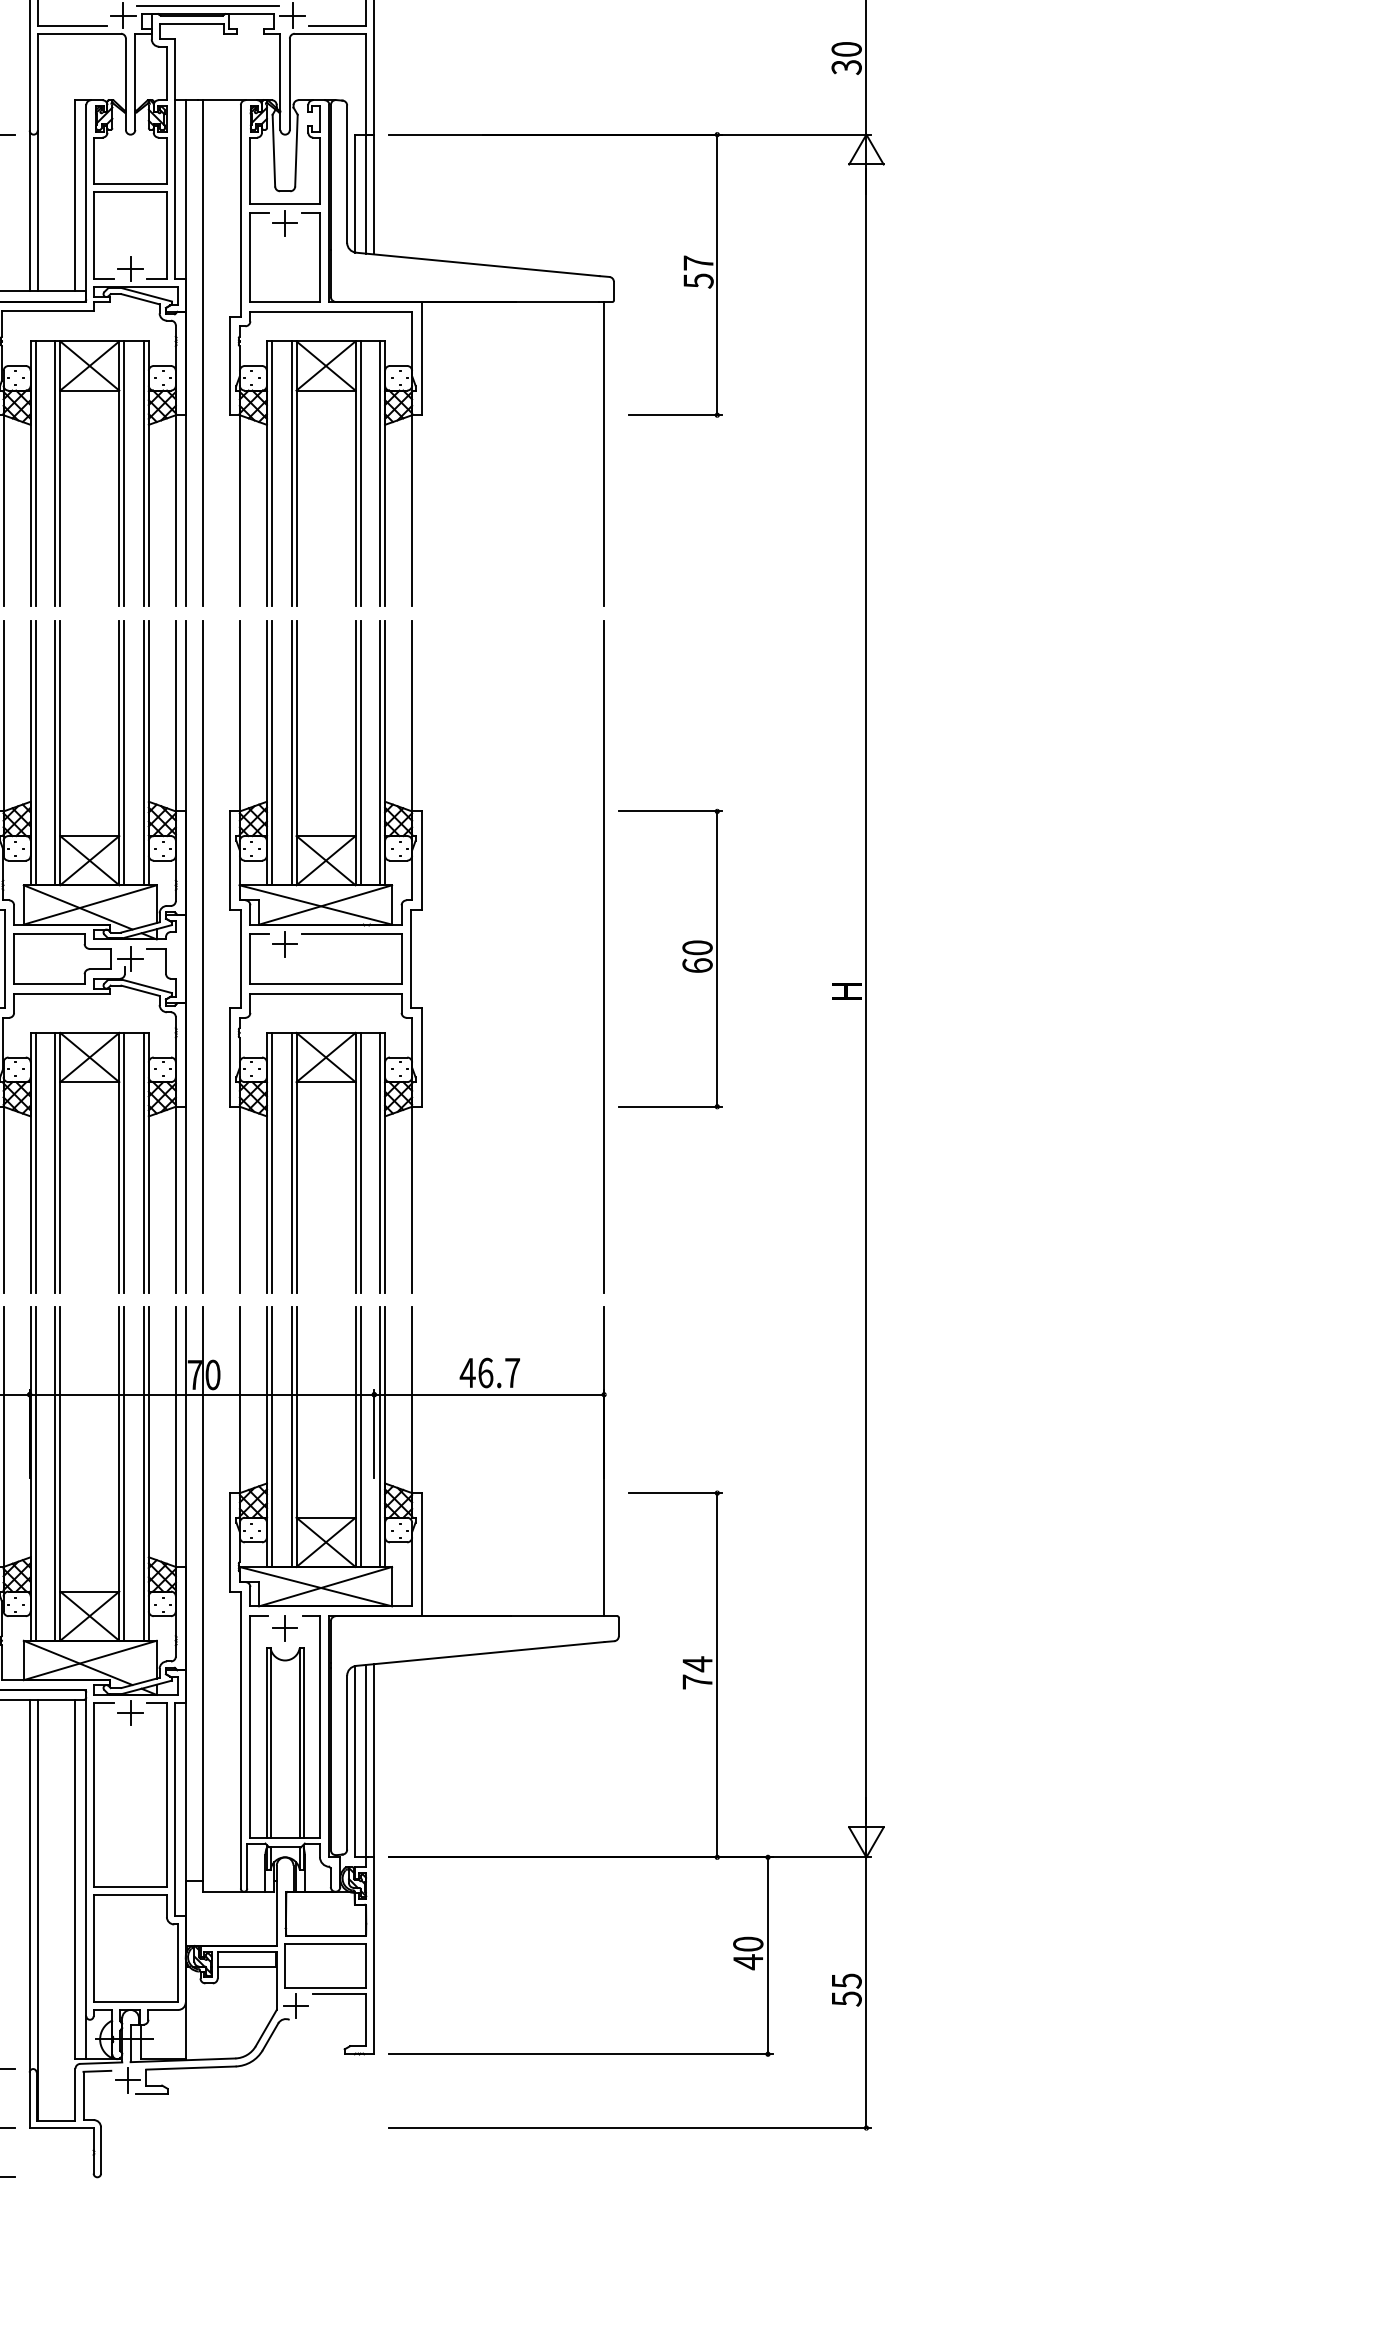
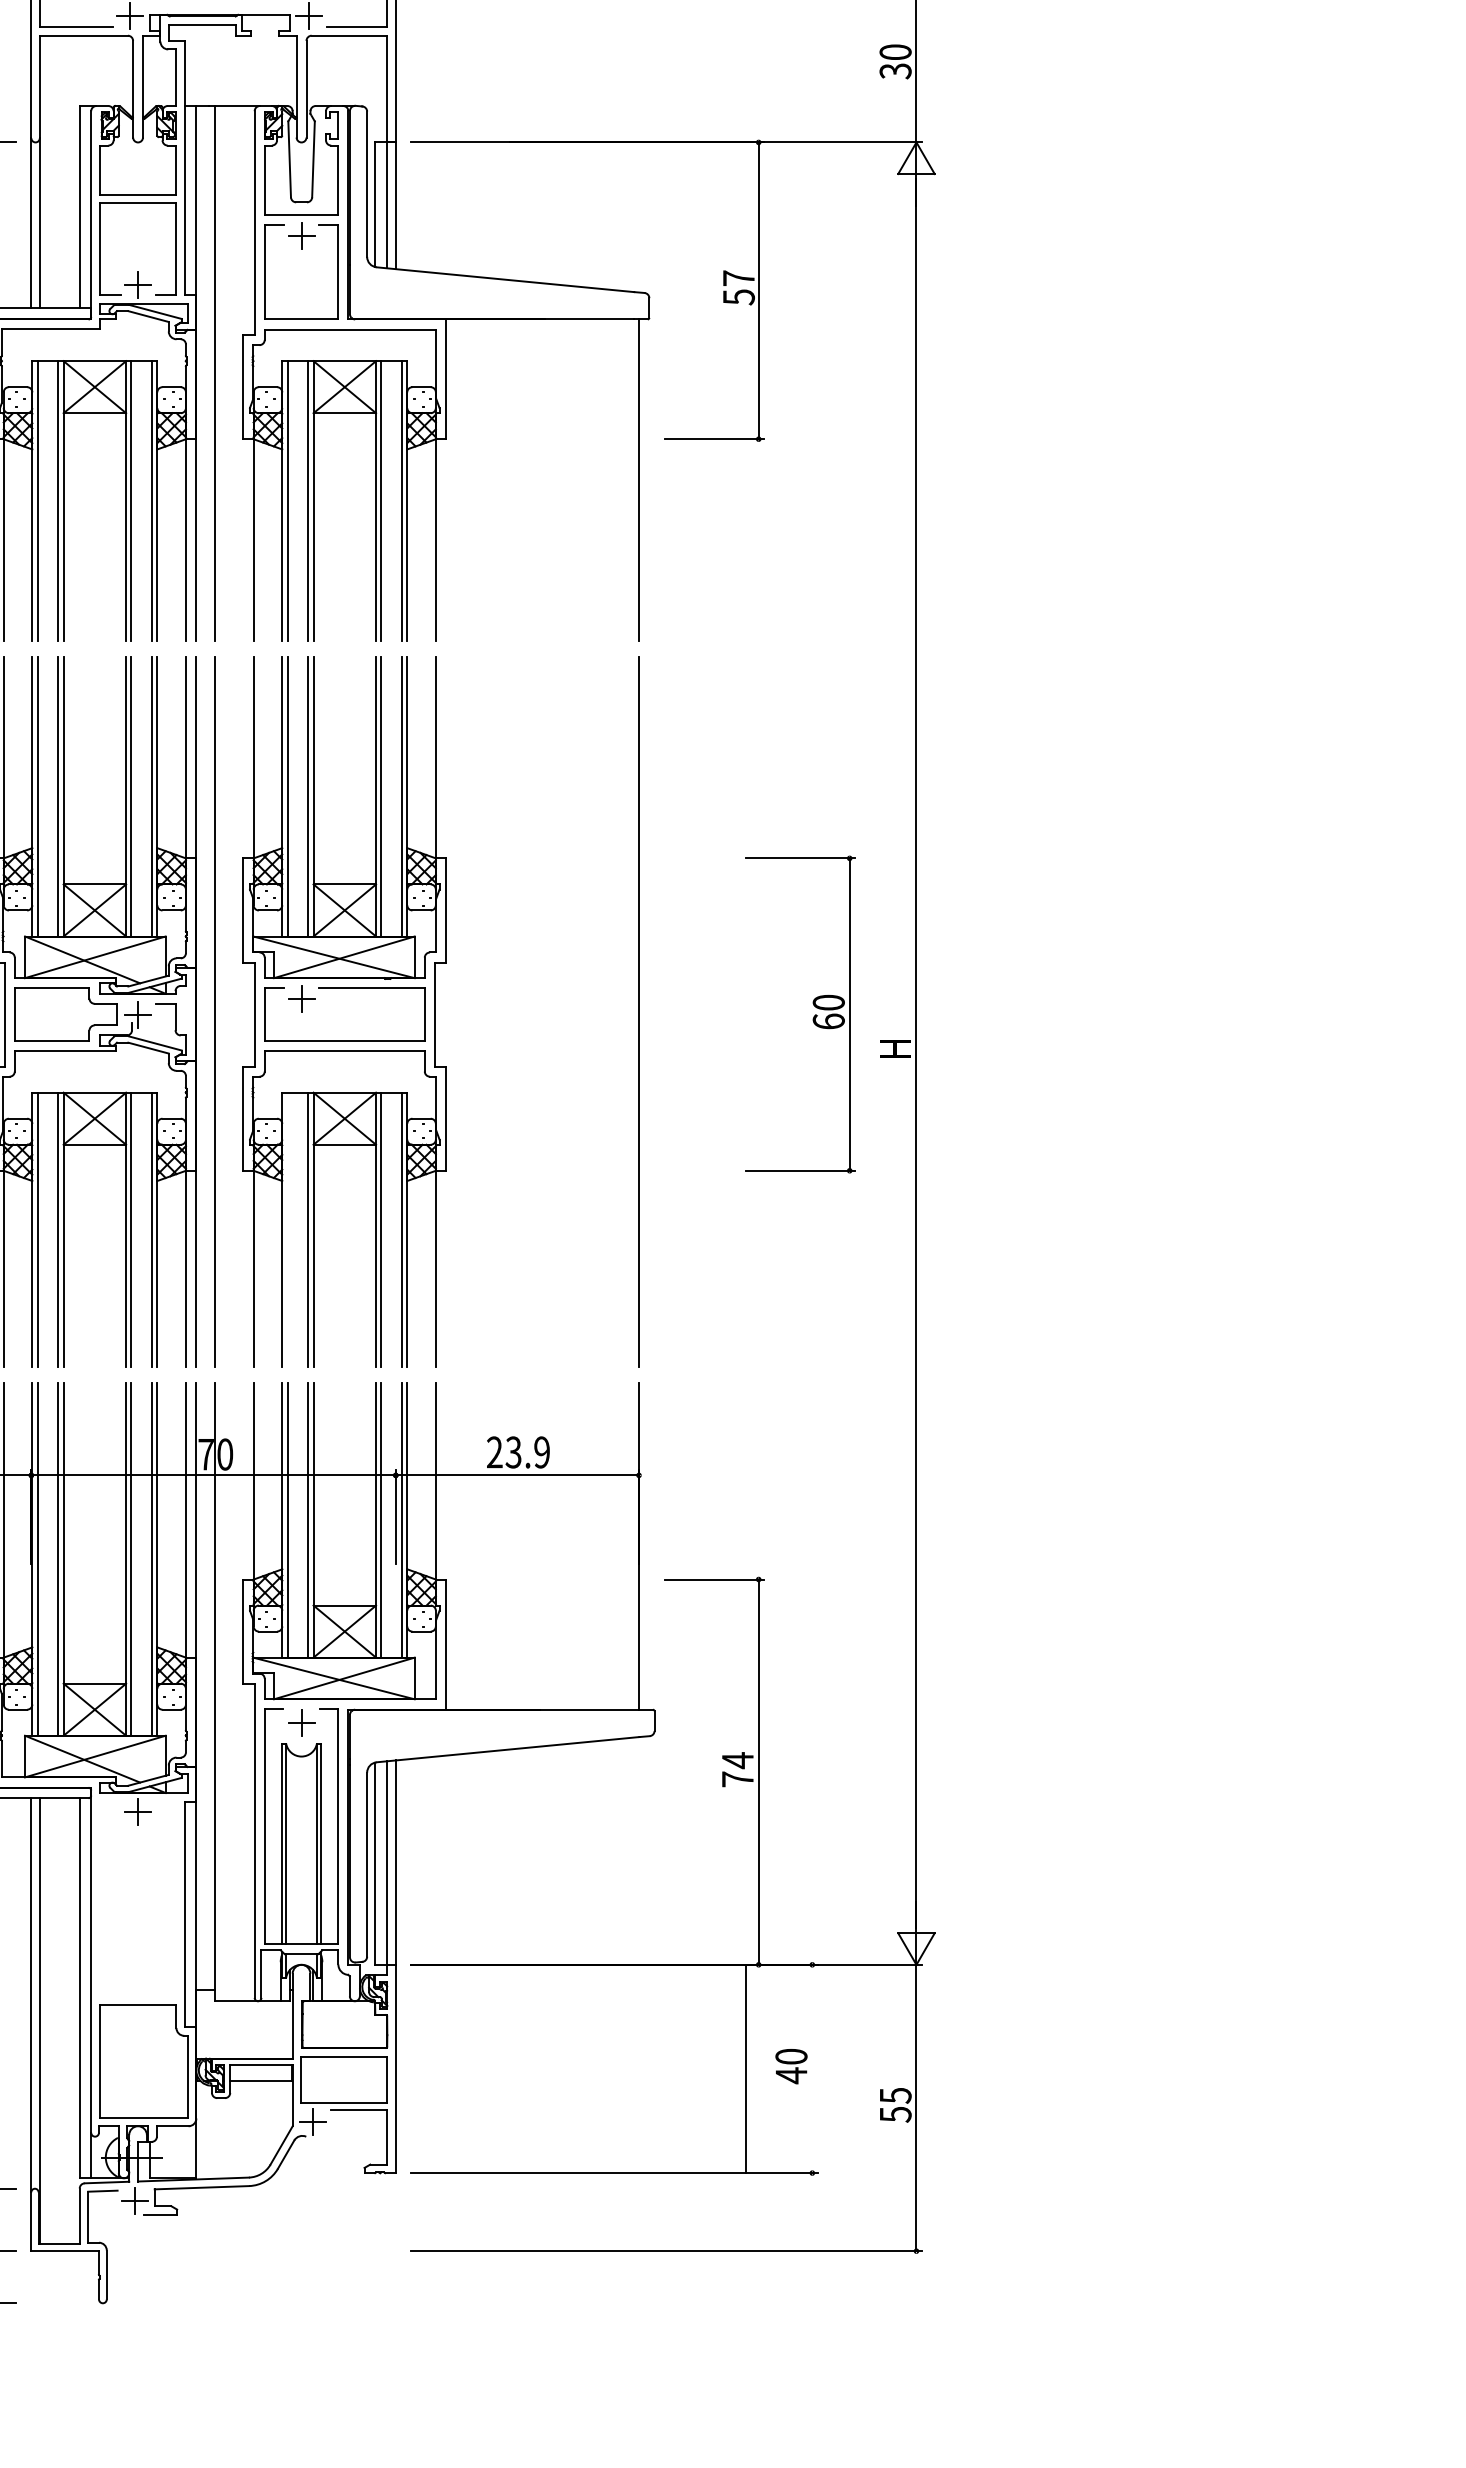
line: (207, 6) -> (219, 6), removed
part: (682, 963) -> (812, 1019), moved
line: (271, 1162) -> (287, 1229), removed
text: (490, 1373) -> (518, 1452), 46.7 -> 23.9
part: (95, 1794) -> (100, 1898), removed
line: (768, 1955) -> (746, 2068), moved

